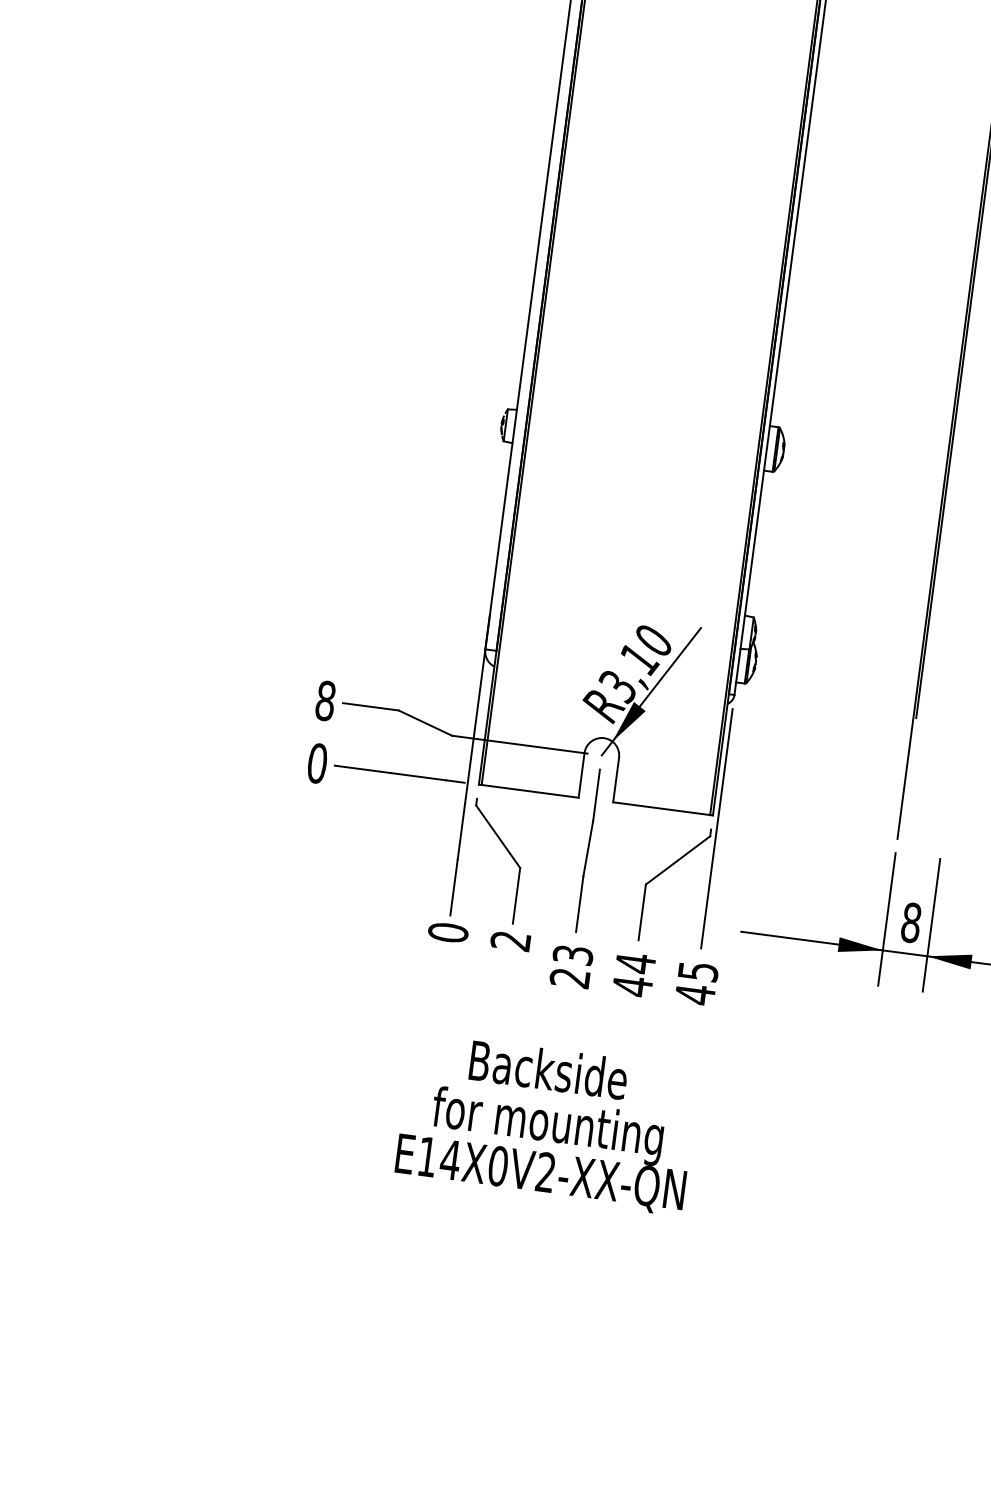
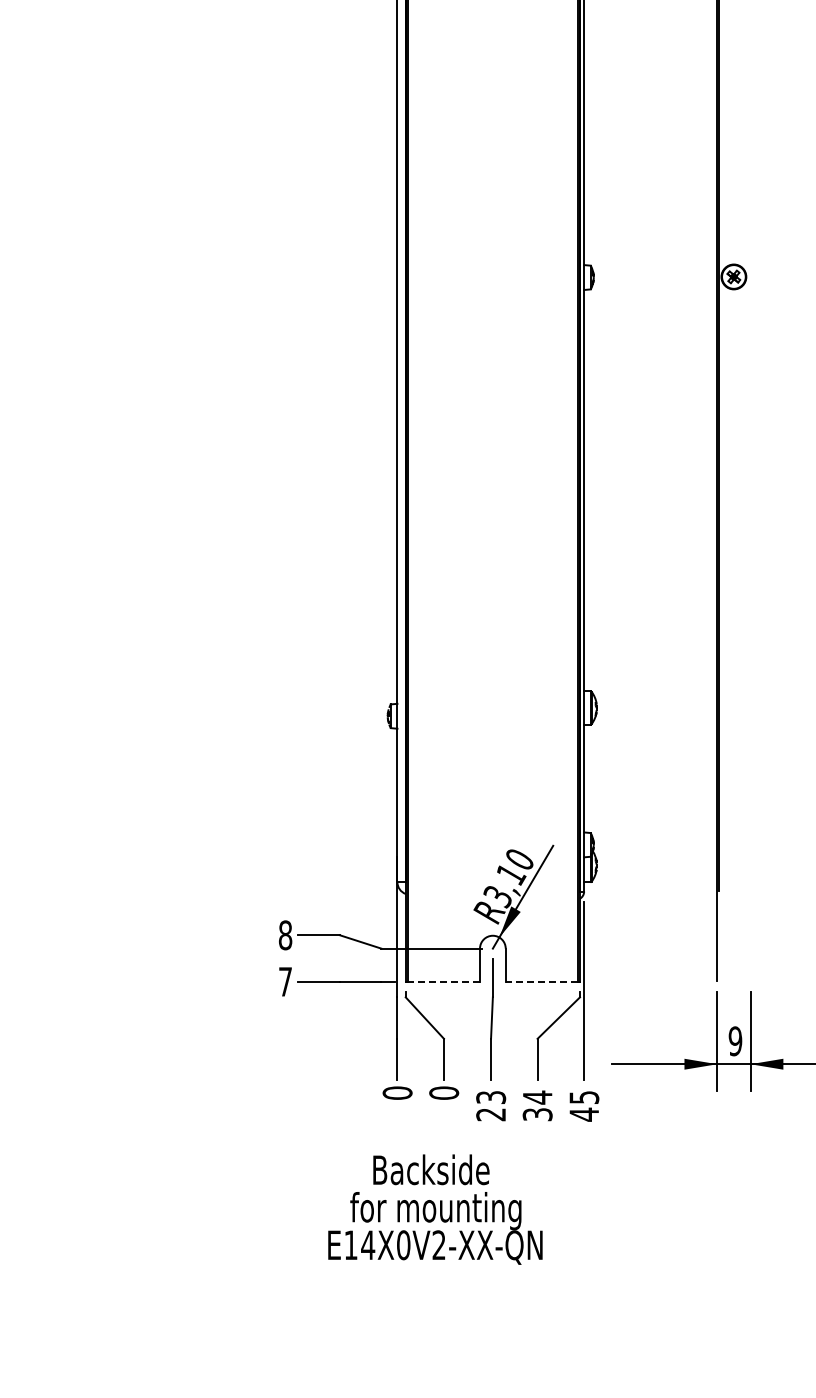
text: (317, 762) -> (285, 981), 0 -> 7
line: (529, 790) -> (443, 981), solid -> dashed
line: (661, 808) -> (541, 981), solid -> dashed
text: (911, 923) -> (735, 1041), 8 -> 9
text: (511, 940) -> (444, 1092), 2 -> 0
text: (632, 986) -> (537, 1114), 44 -> 34
text: (547, 1123) -> (435, 1209), moved

